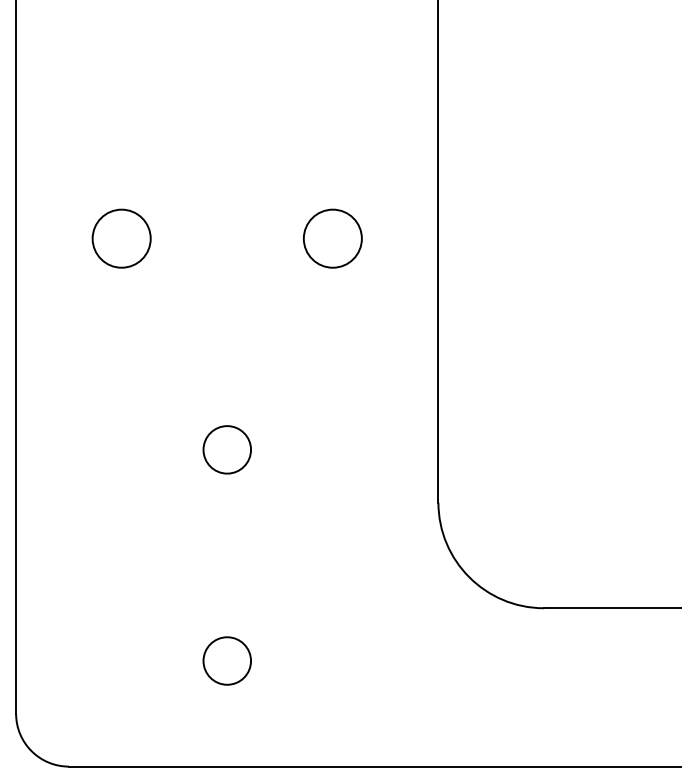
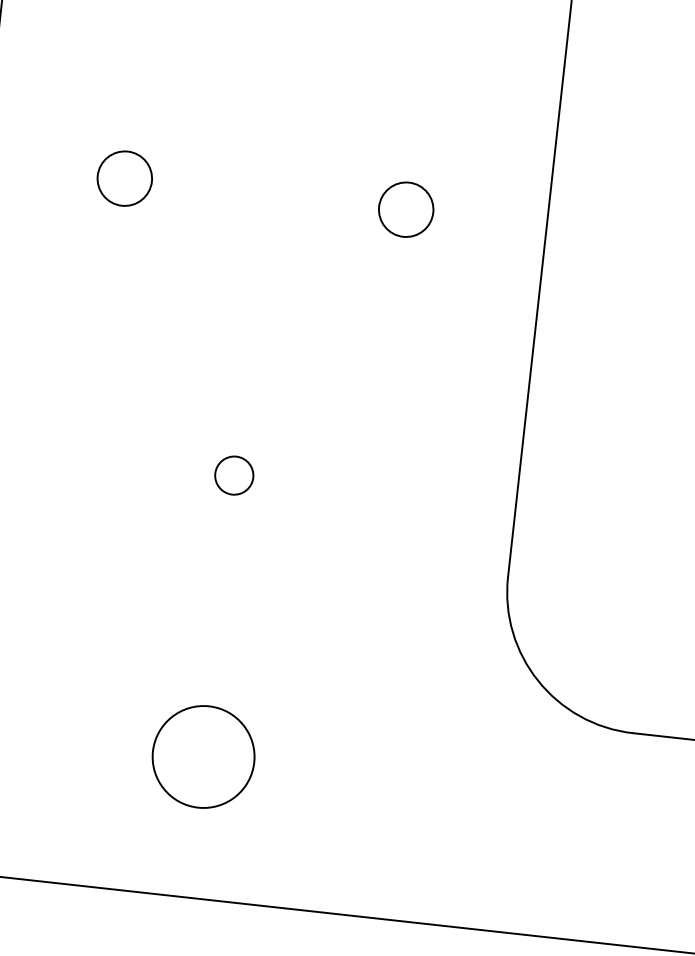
circle: (121, 238) -> (124, 178), size x0.7
circle: (332, 238) -> (405, 209), size x0.7
circle: (226, 449) -> (233, 474), size x0.6
circle: (226, 660) -> (202, 756), size x1.6

